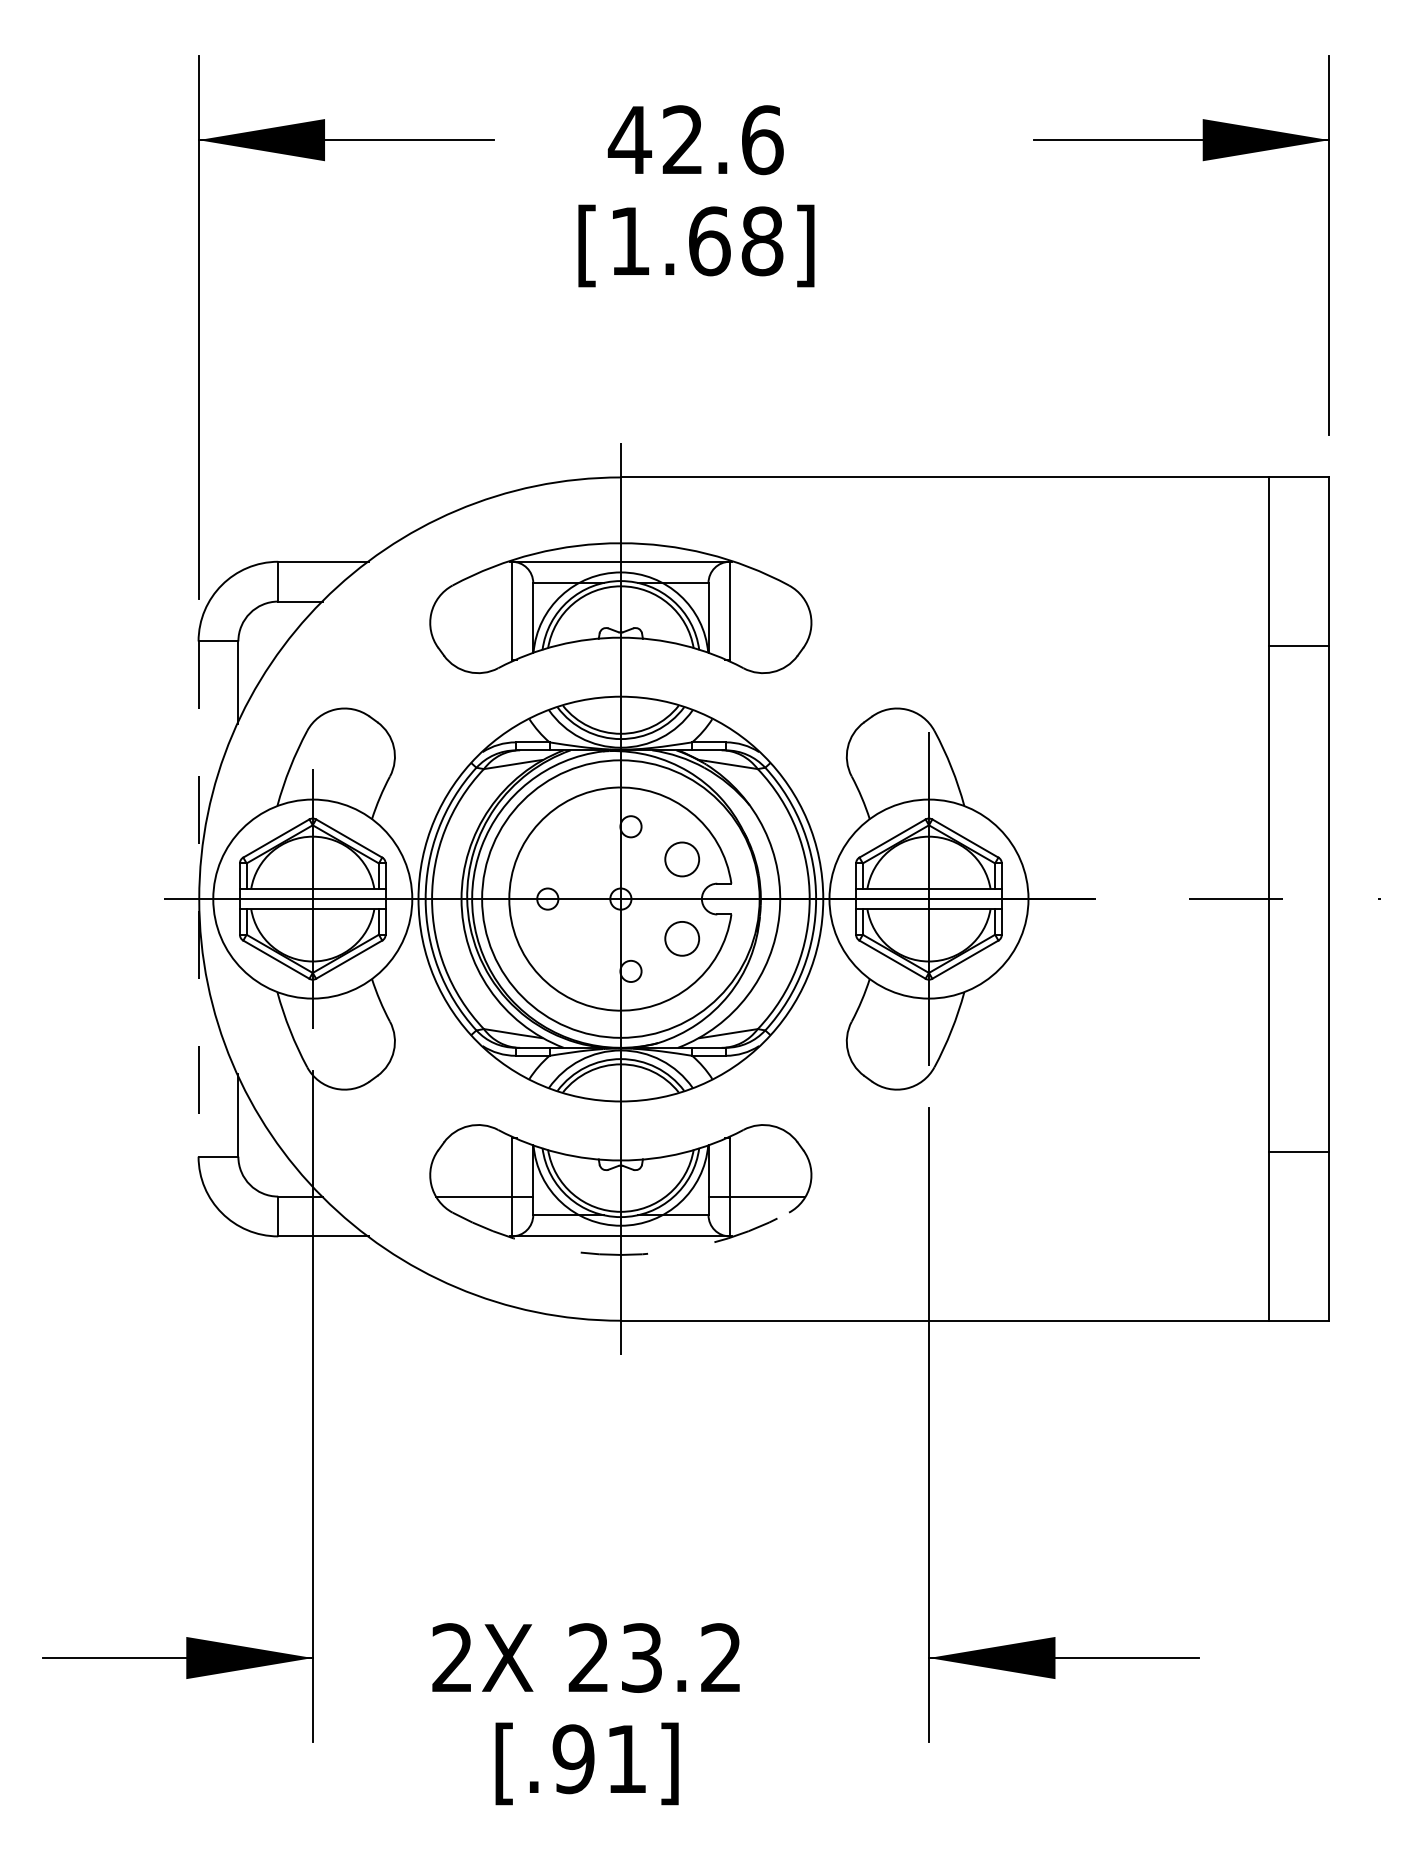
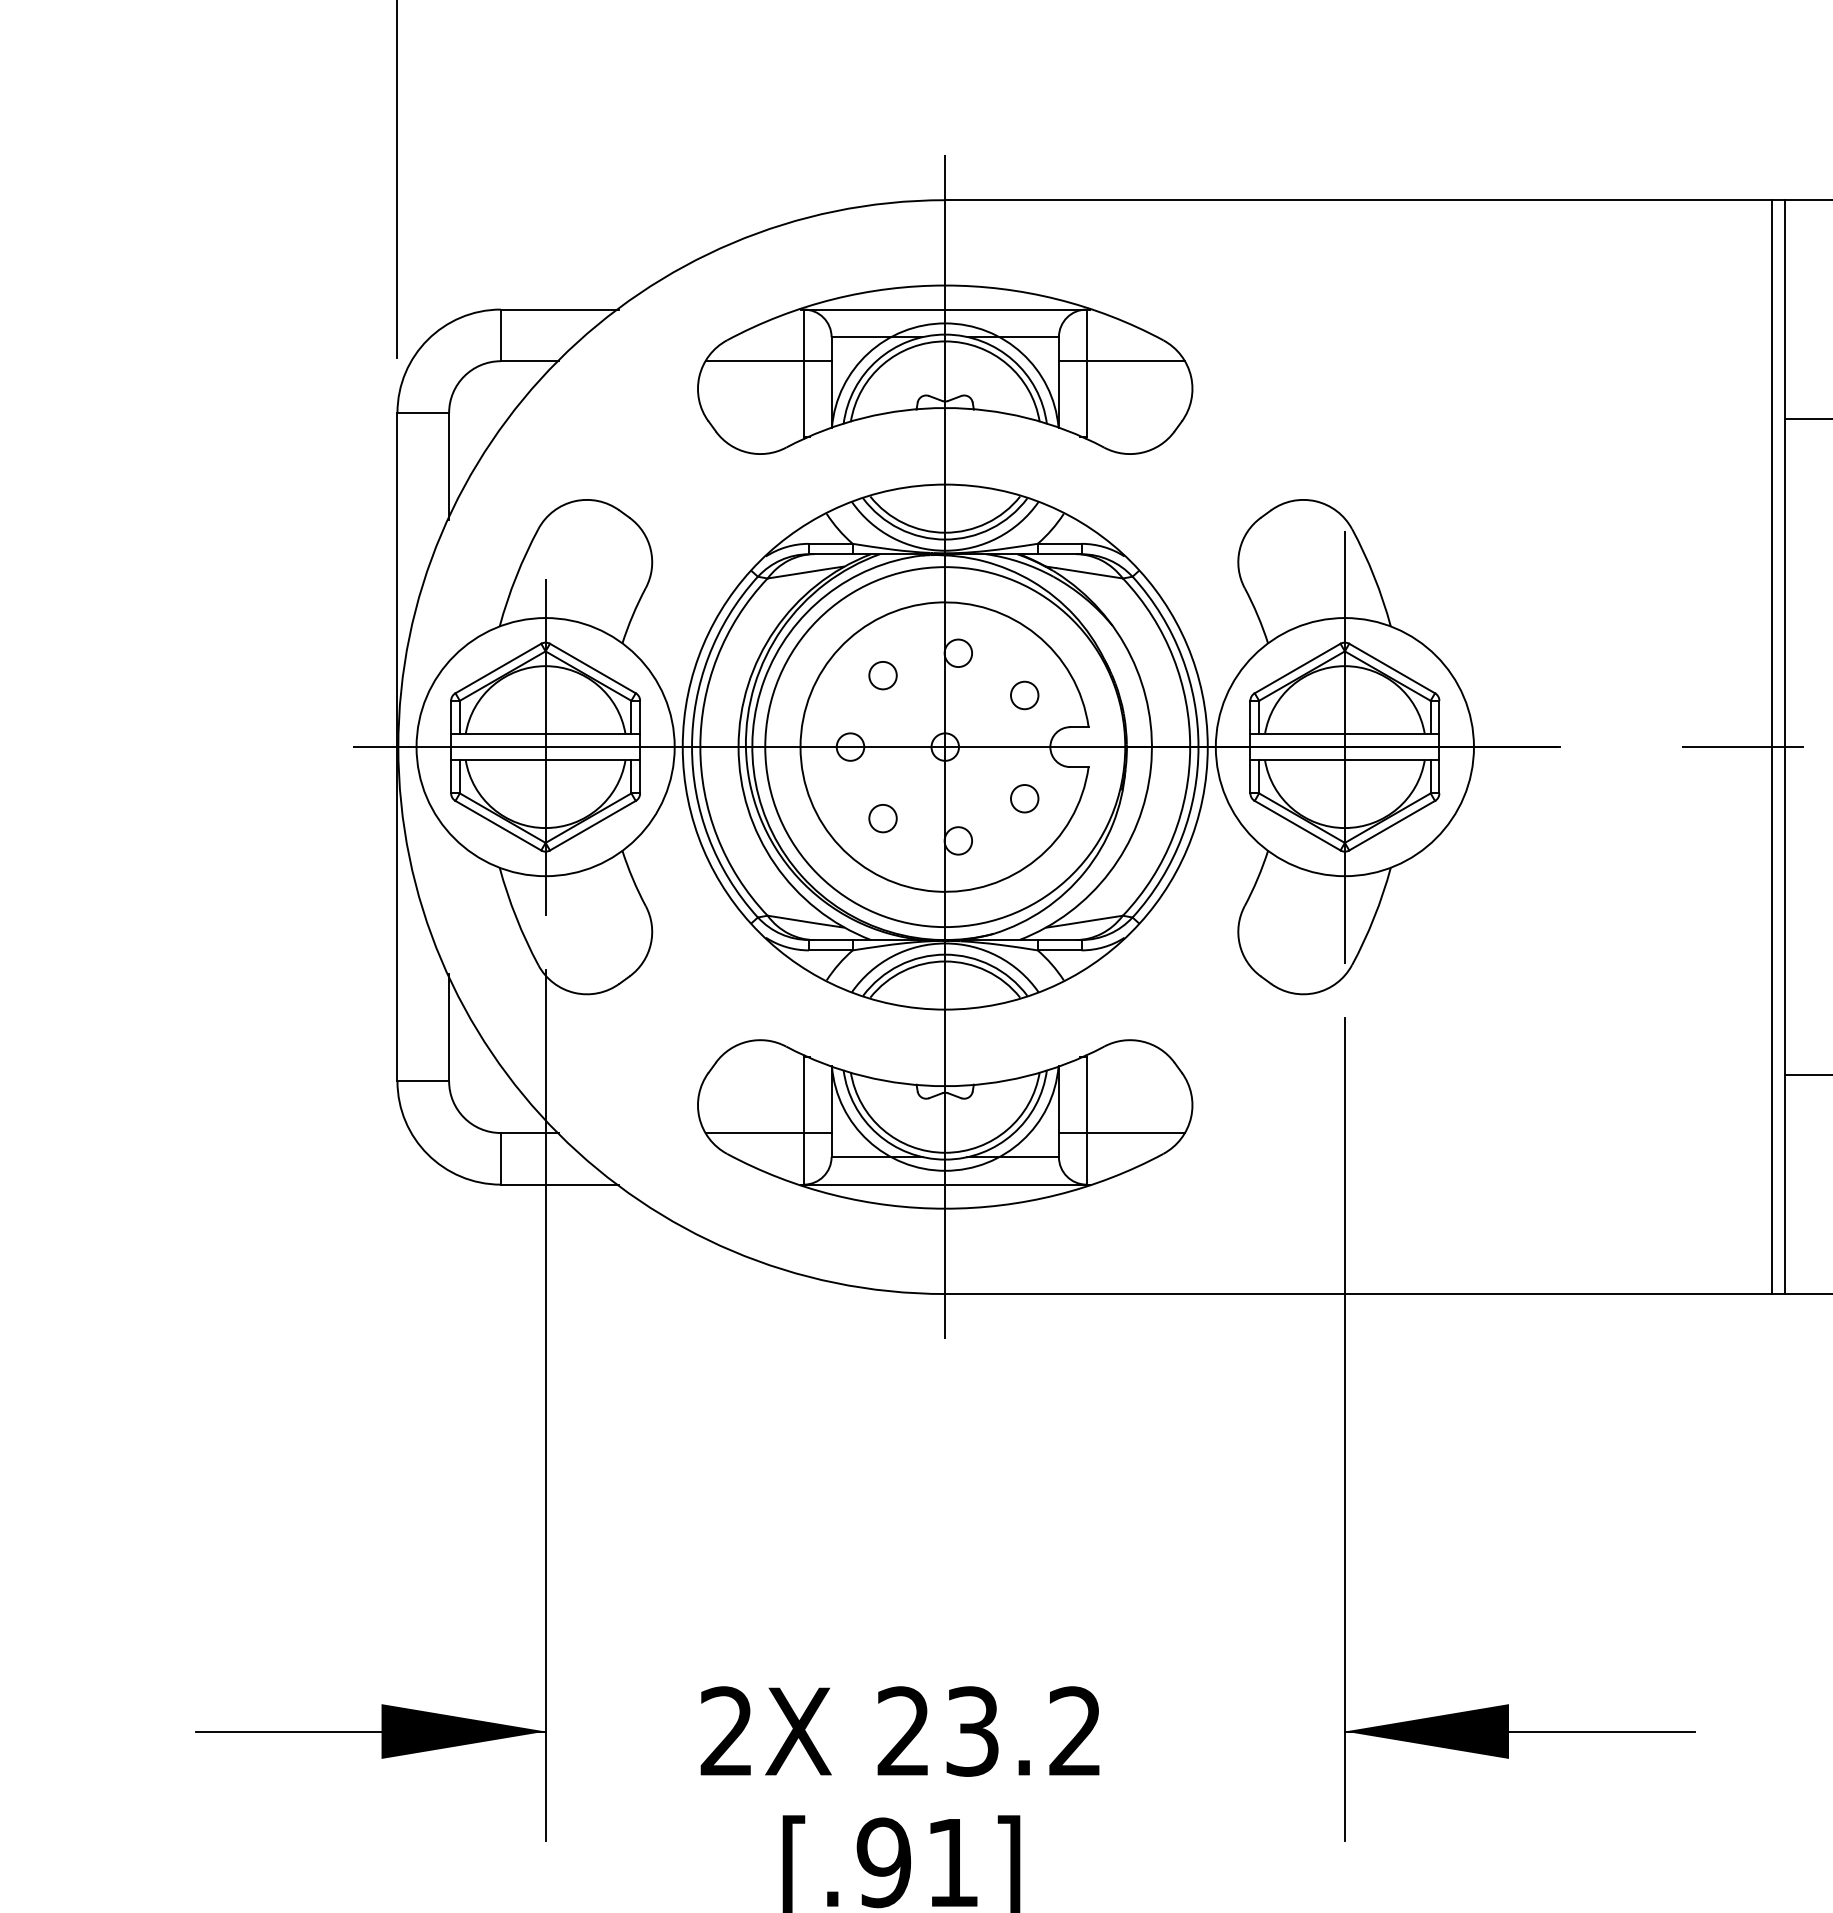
line: (484, 601) -> (768, 361), added
line: (756, 601) -> (1121, 361), added
circle: (572, 843) -> (882, 675), added
circle: (681, 858) -> (1023, 694), size x0.62
line: (1258, 898) -> (1772, 746), added
line: (198, 899) -> (397, 747), dashed -> solid
circle: (681, 938) -> (1023, 798), size x0.62
circle: (572, 953) -> (882, 817), added
arc: (620, 1254) -> (944, 1208), dashed -> solid

